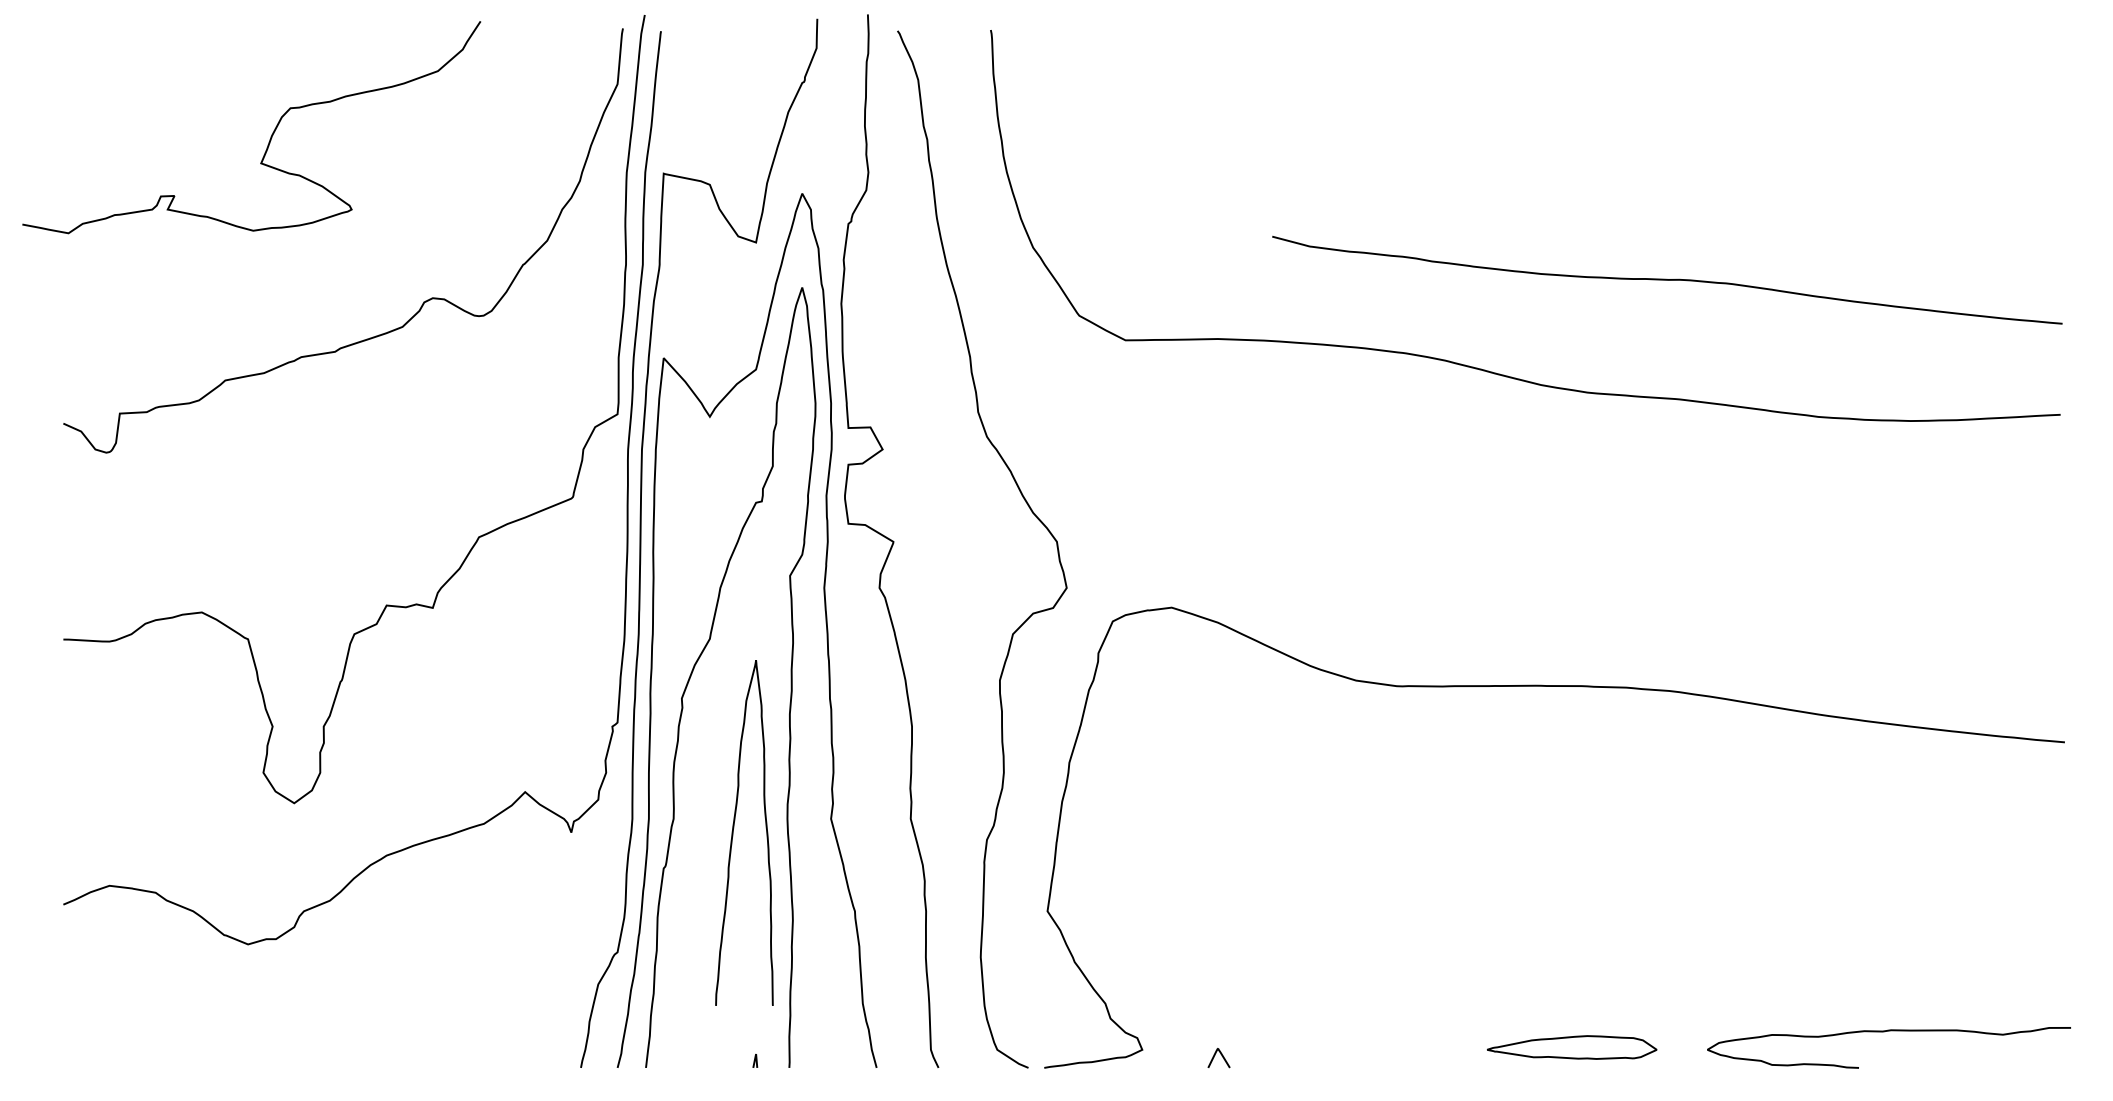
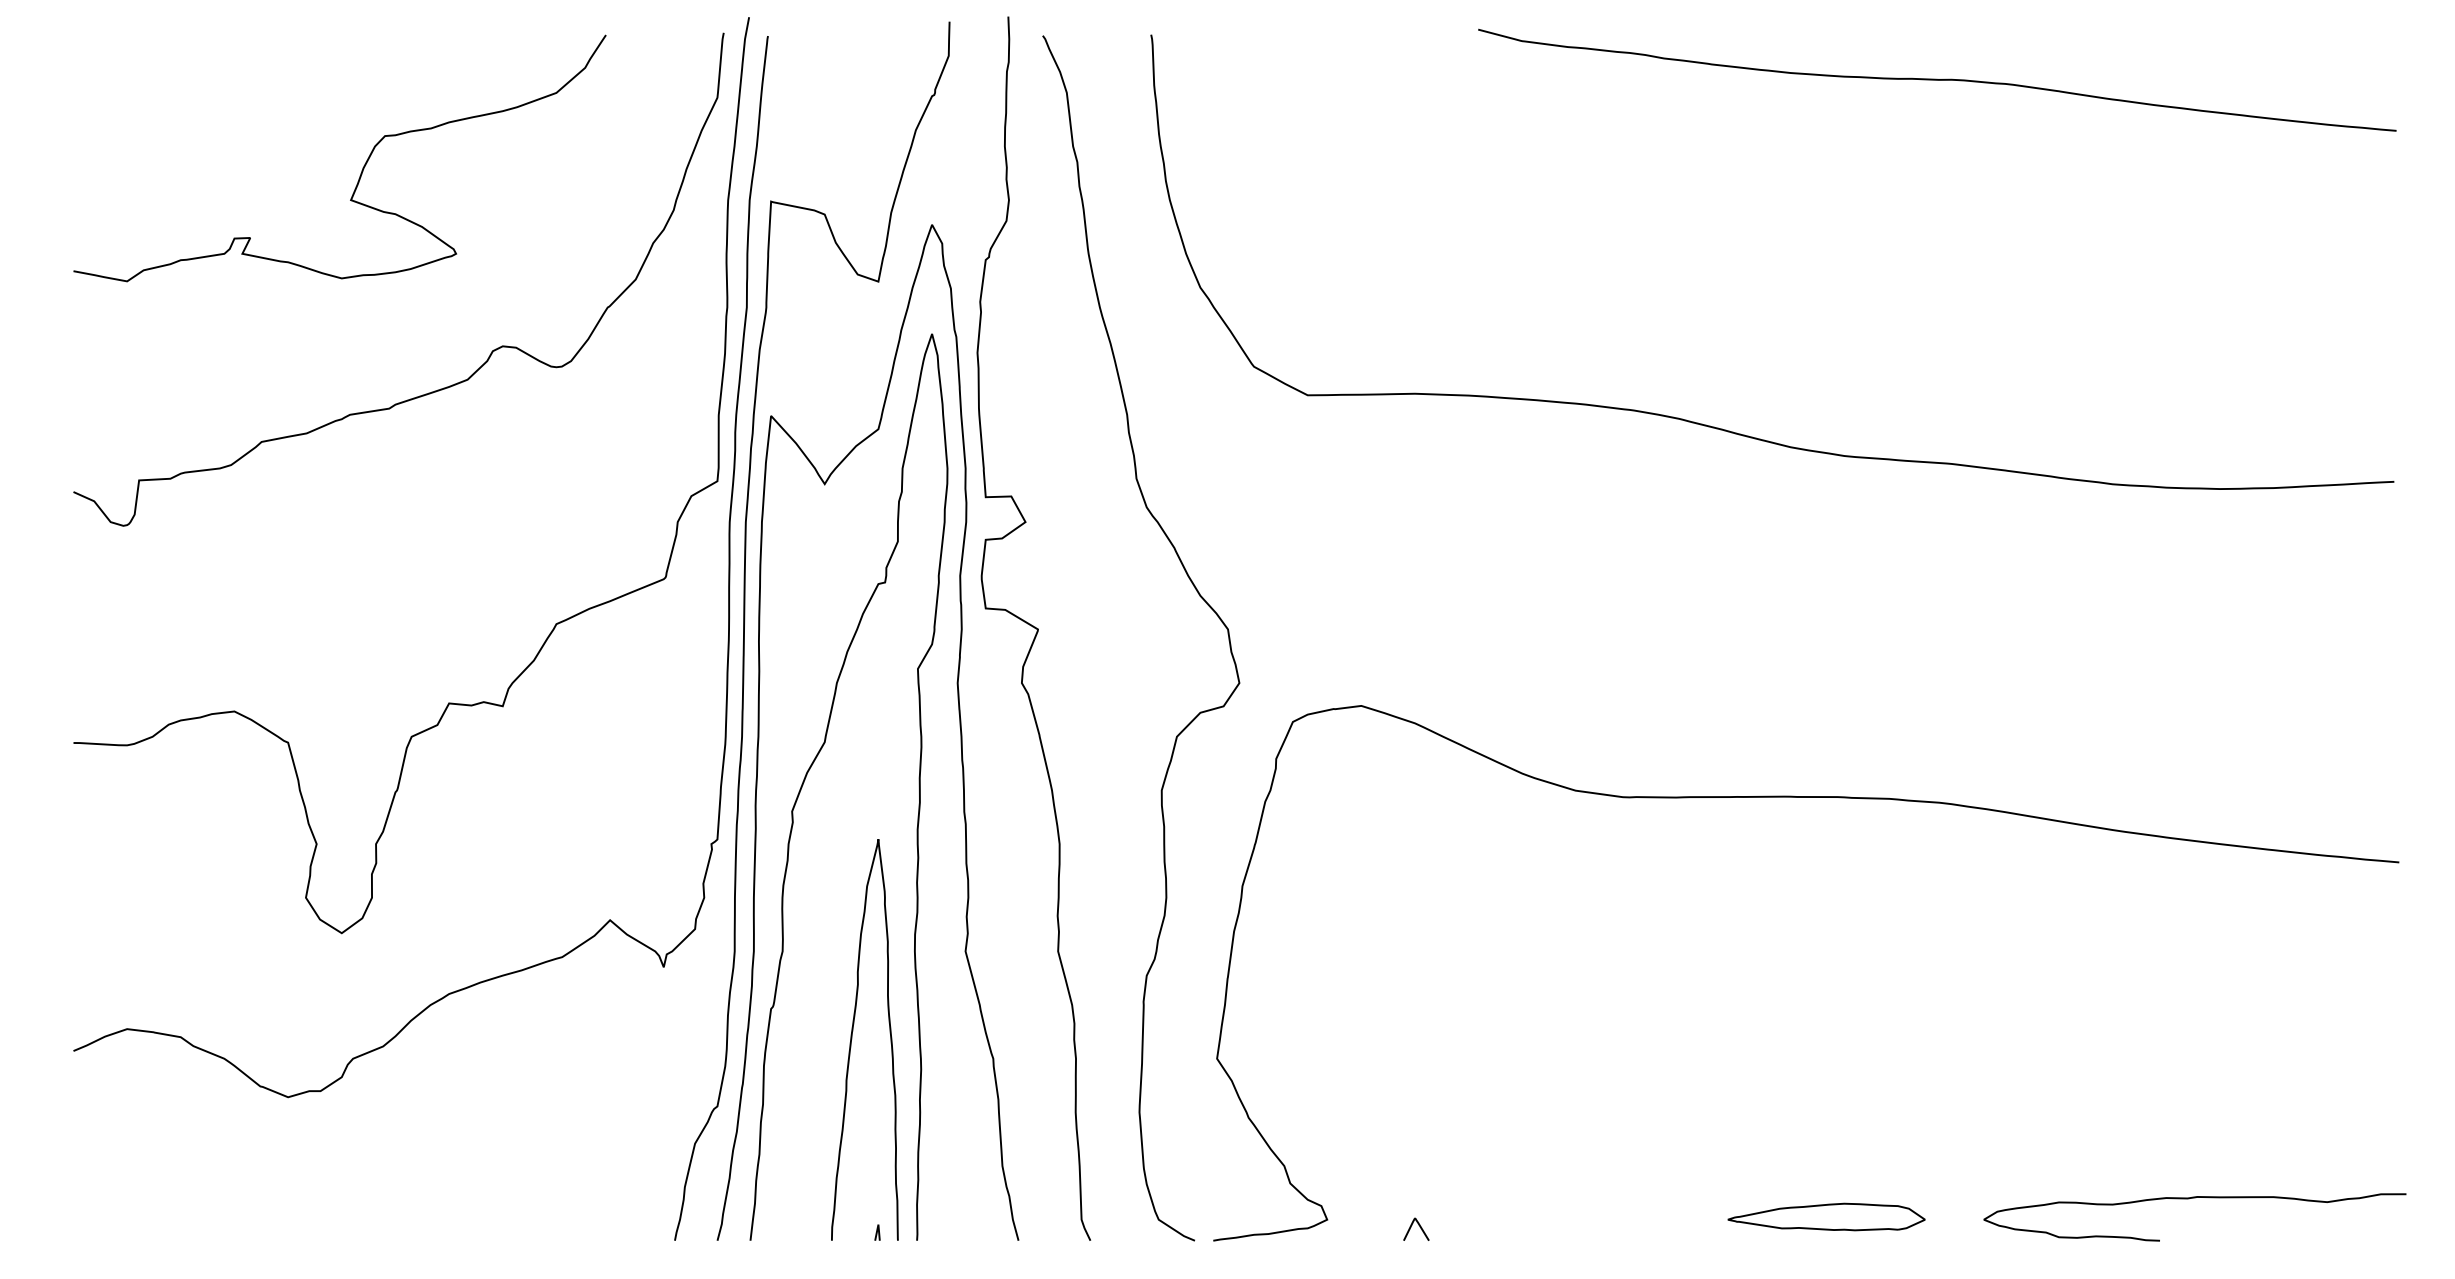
curve: (270, 136) -> (361, 168), moved
curve: (1667, 279) -> (1937, 79), moved
curve: (734, 828) -> (853, 1034), moved

